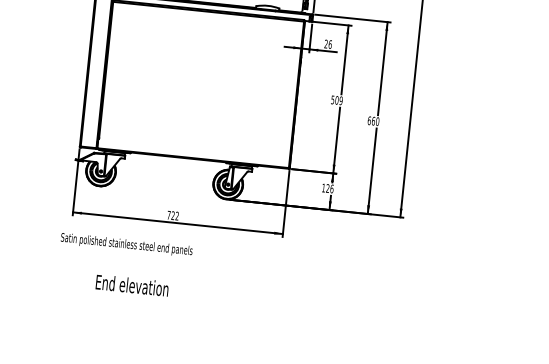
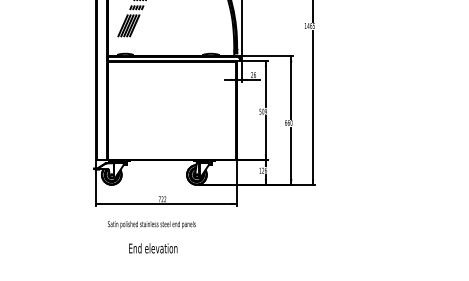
text: (126, 244) -> (151, 224), moved
text: (132, 285) -> (153, 248), moved

